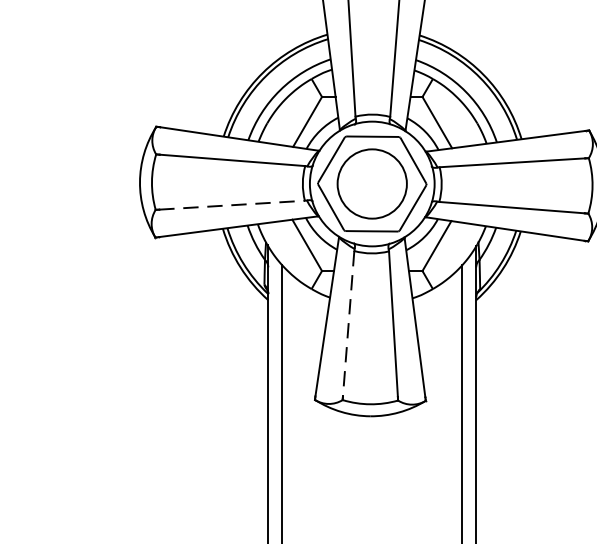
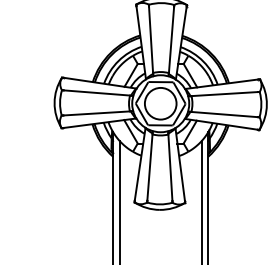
line: (233, 205) -> (97, 113), dashed -> solid
line: (347, 325) -> (149, 168), dashed -> solid

